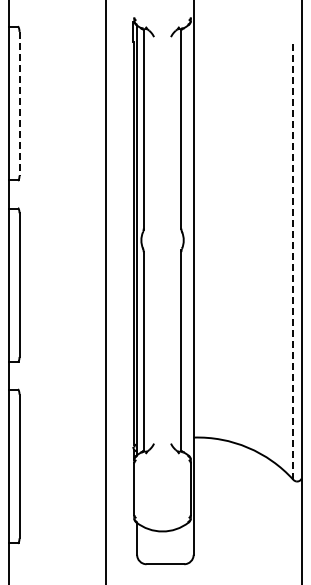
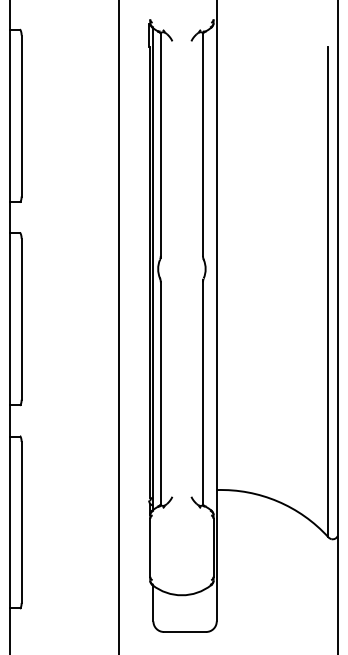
line: (19, 103) -> (21, 115), dashed -> solid
line: (293, 260) -> (328, 291), dashed -> solid

